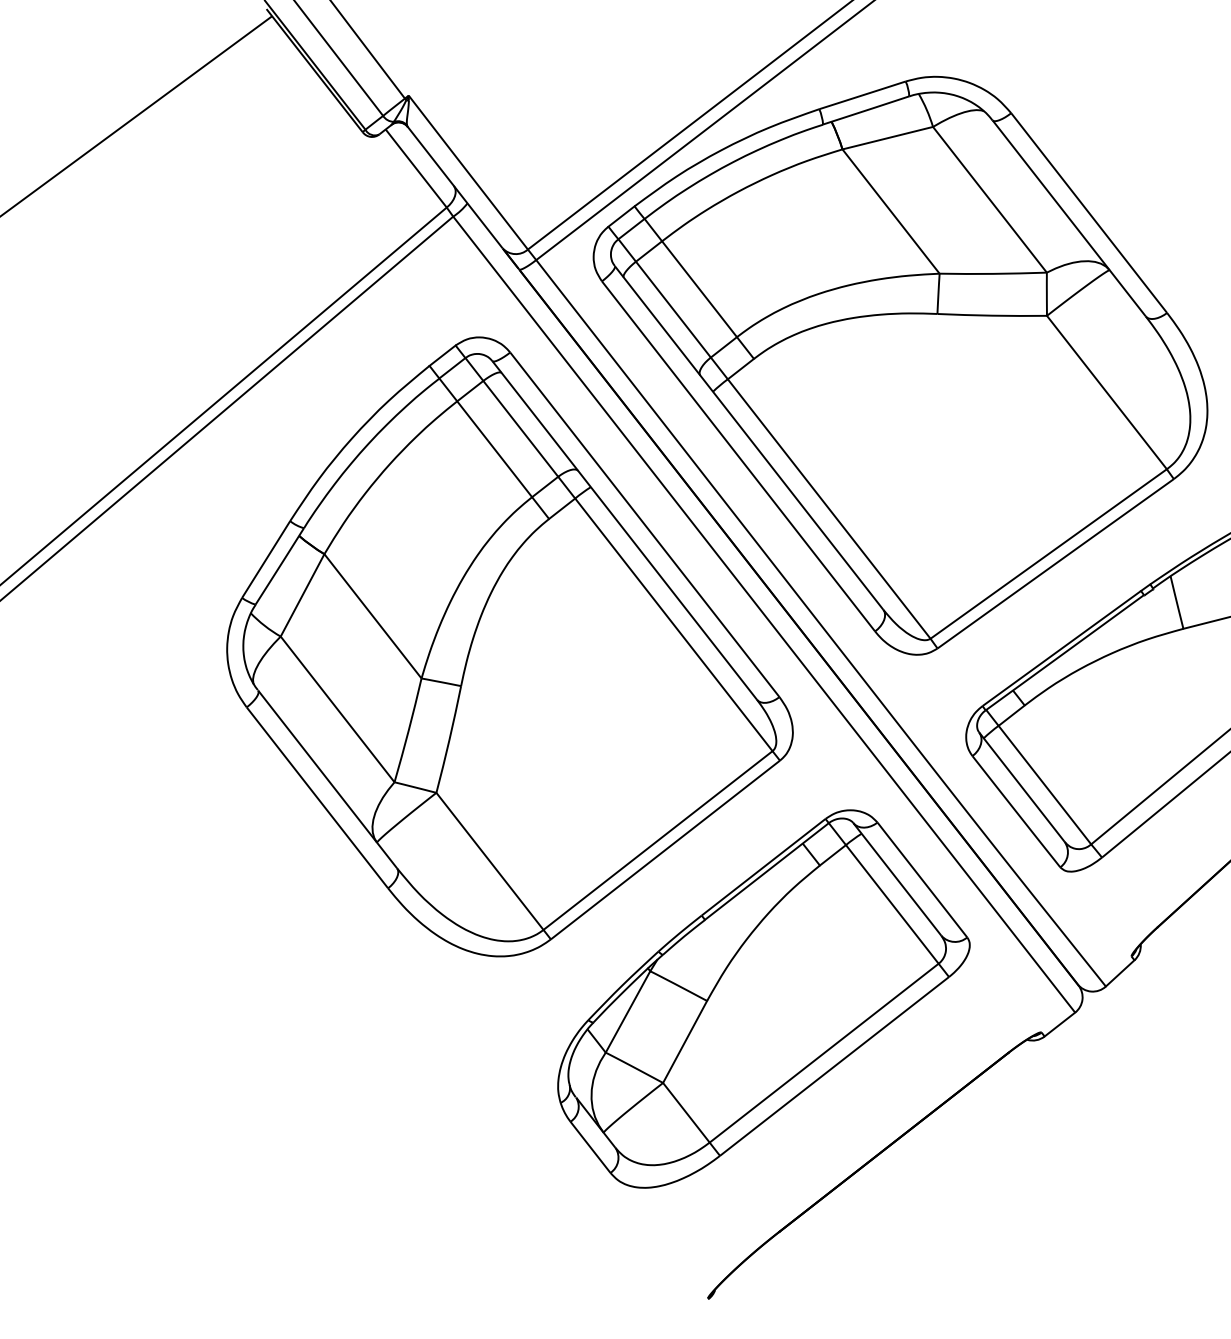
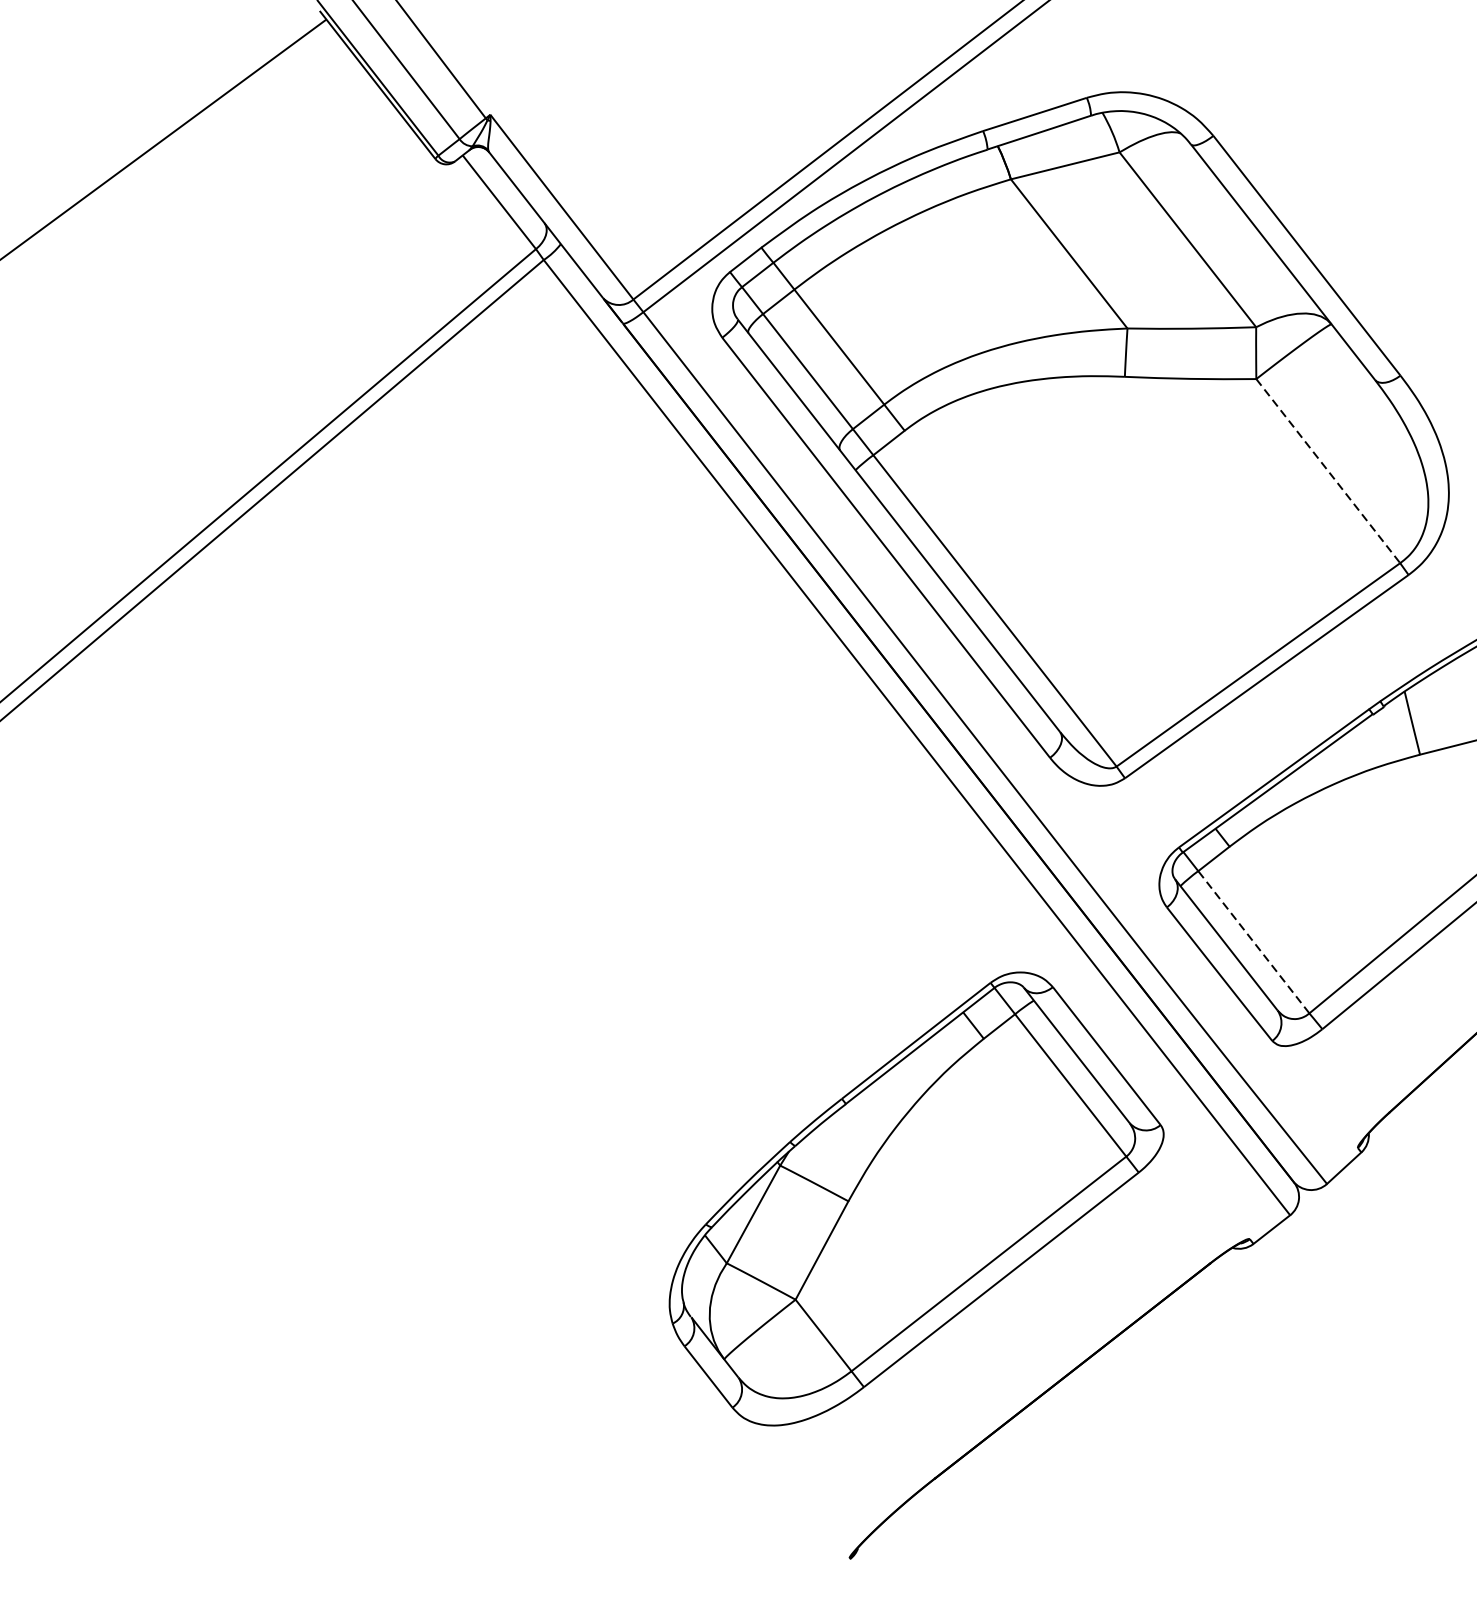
line: (1107, 392) -> (1328, 471), solid -> dashed
part: (509, 646) -> (611, 775), removed
line: (1044, 784) -> (1253, 941), solid -> dashed

